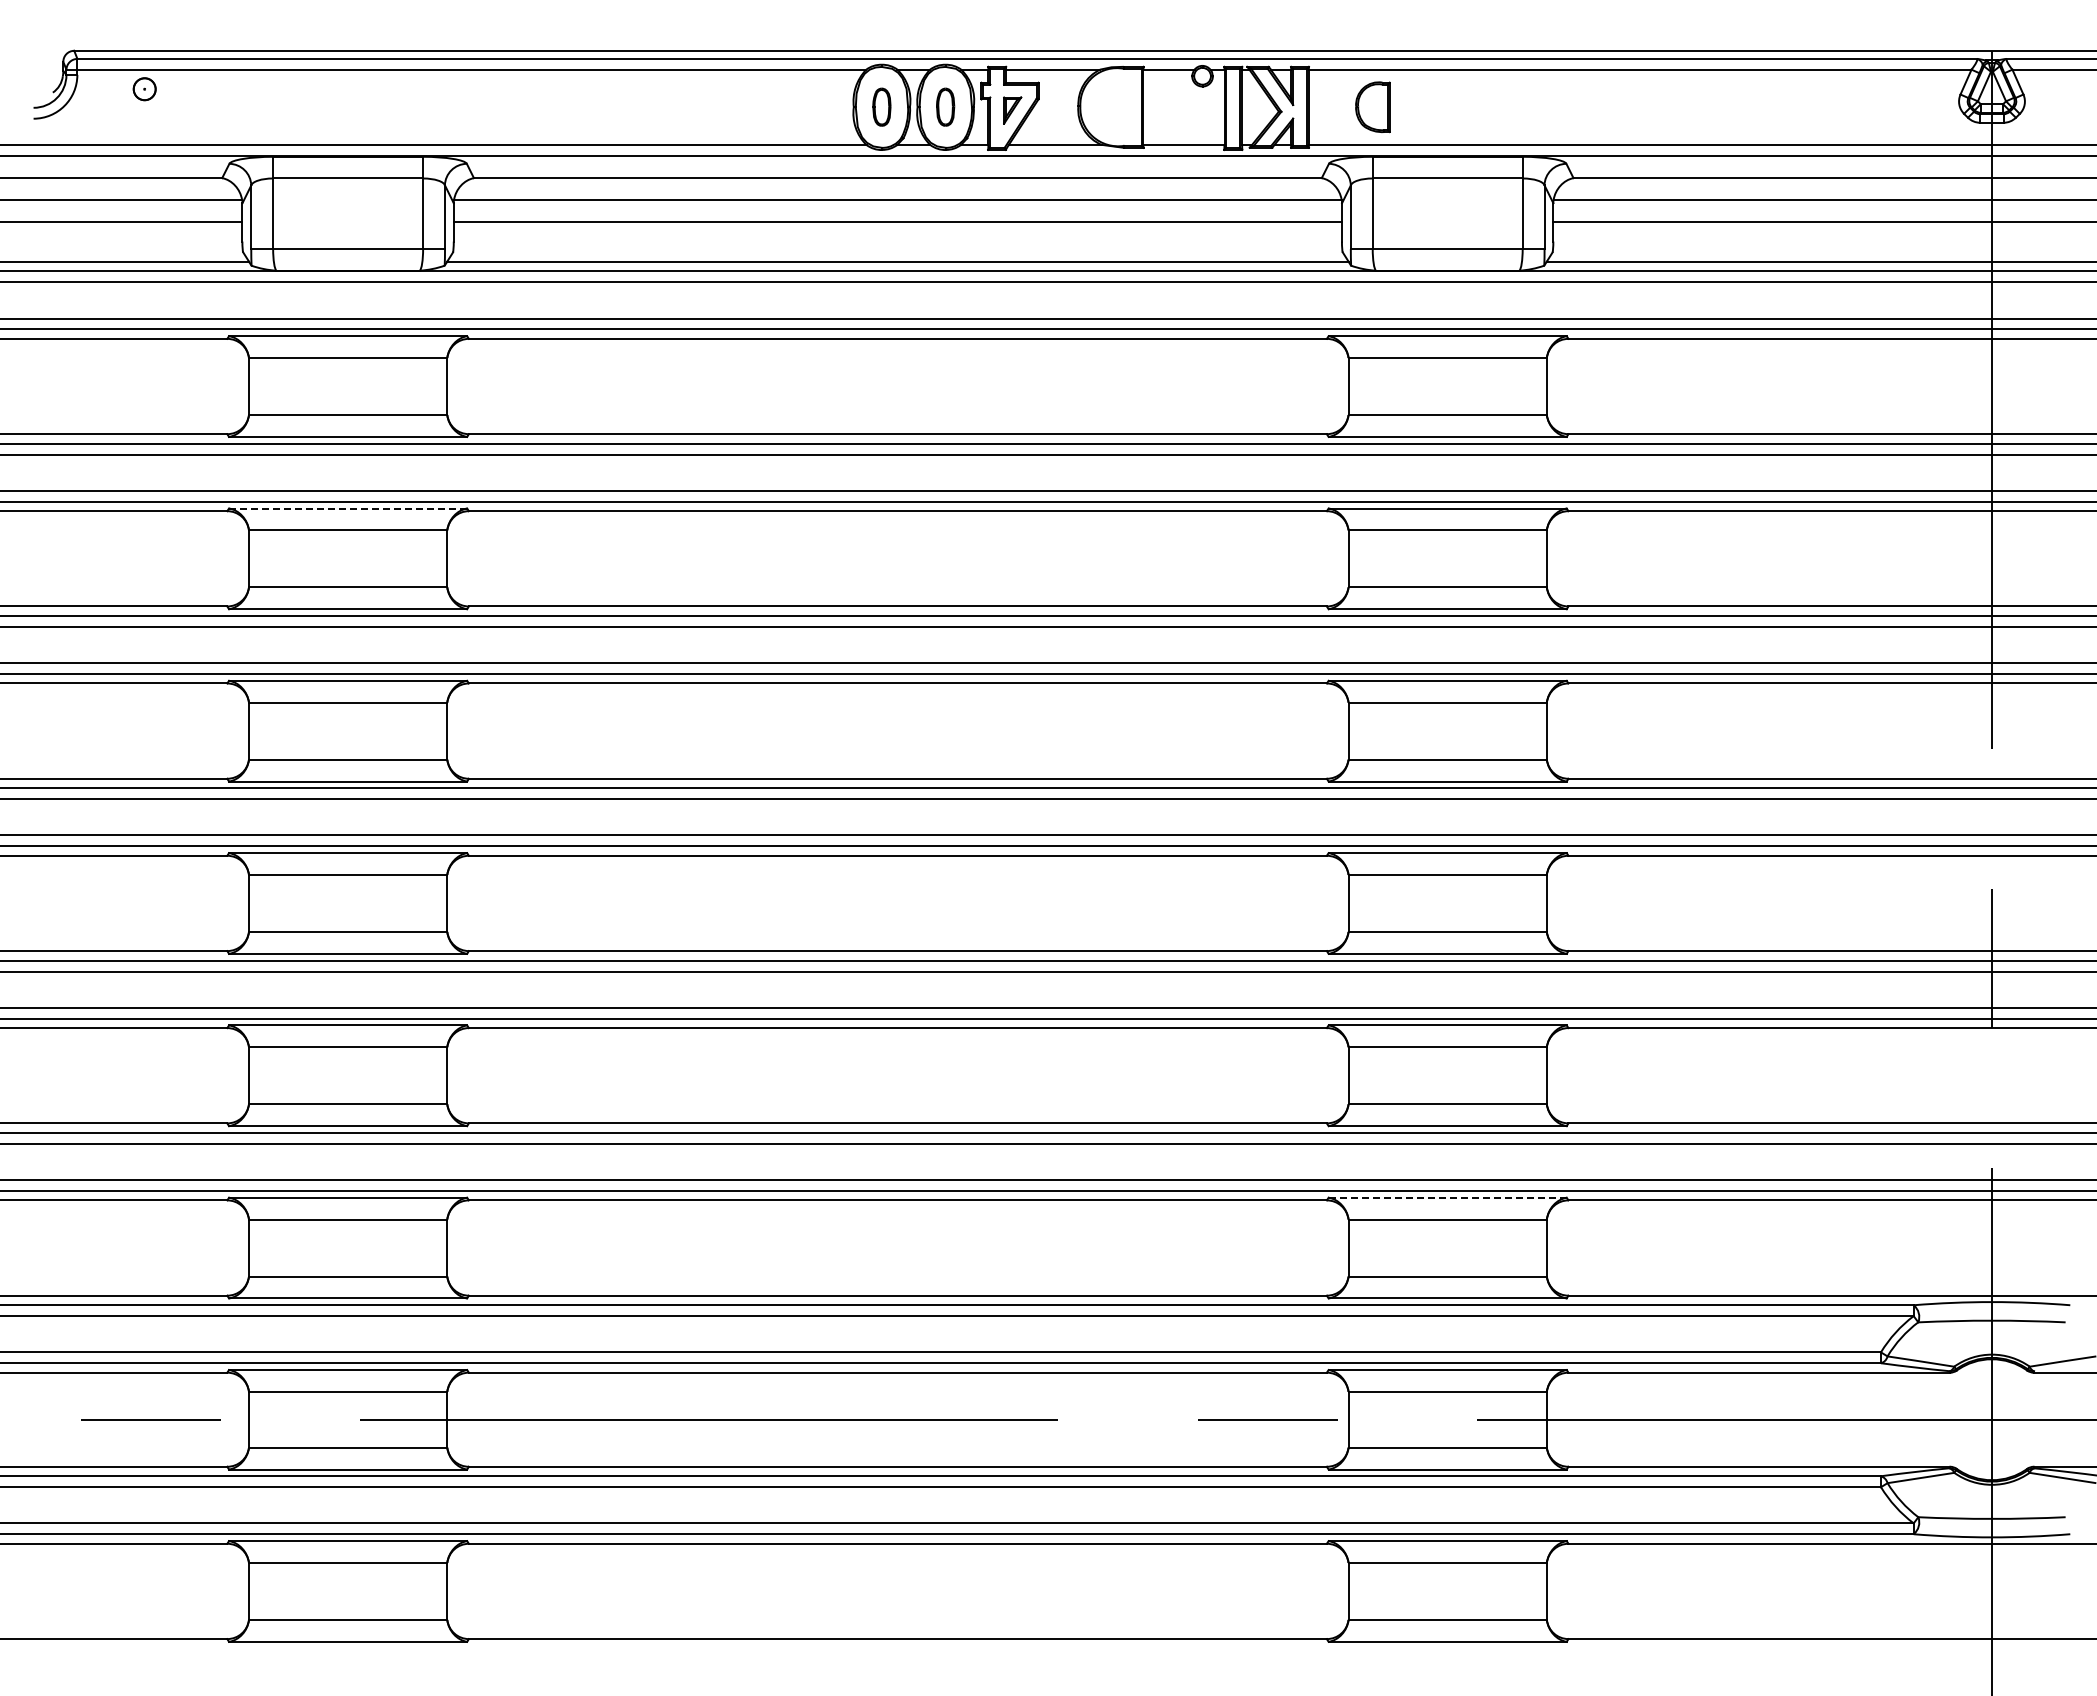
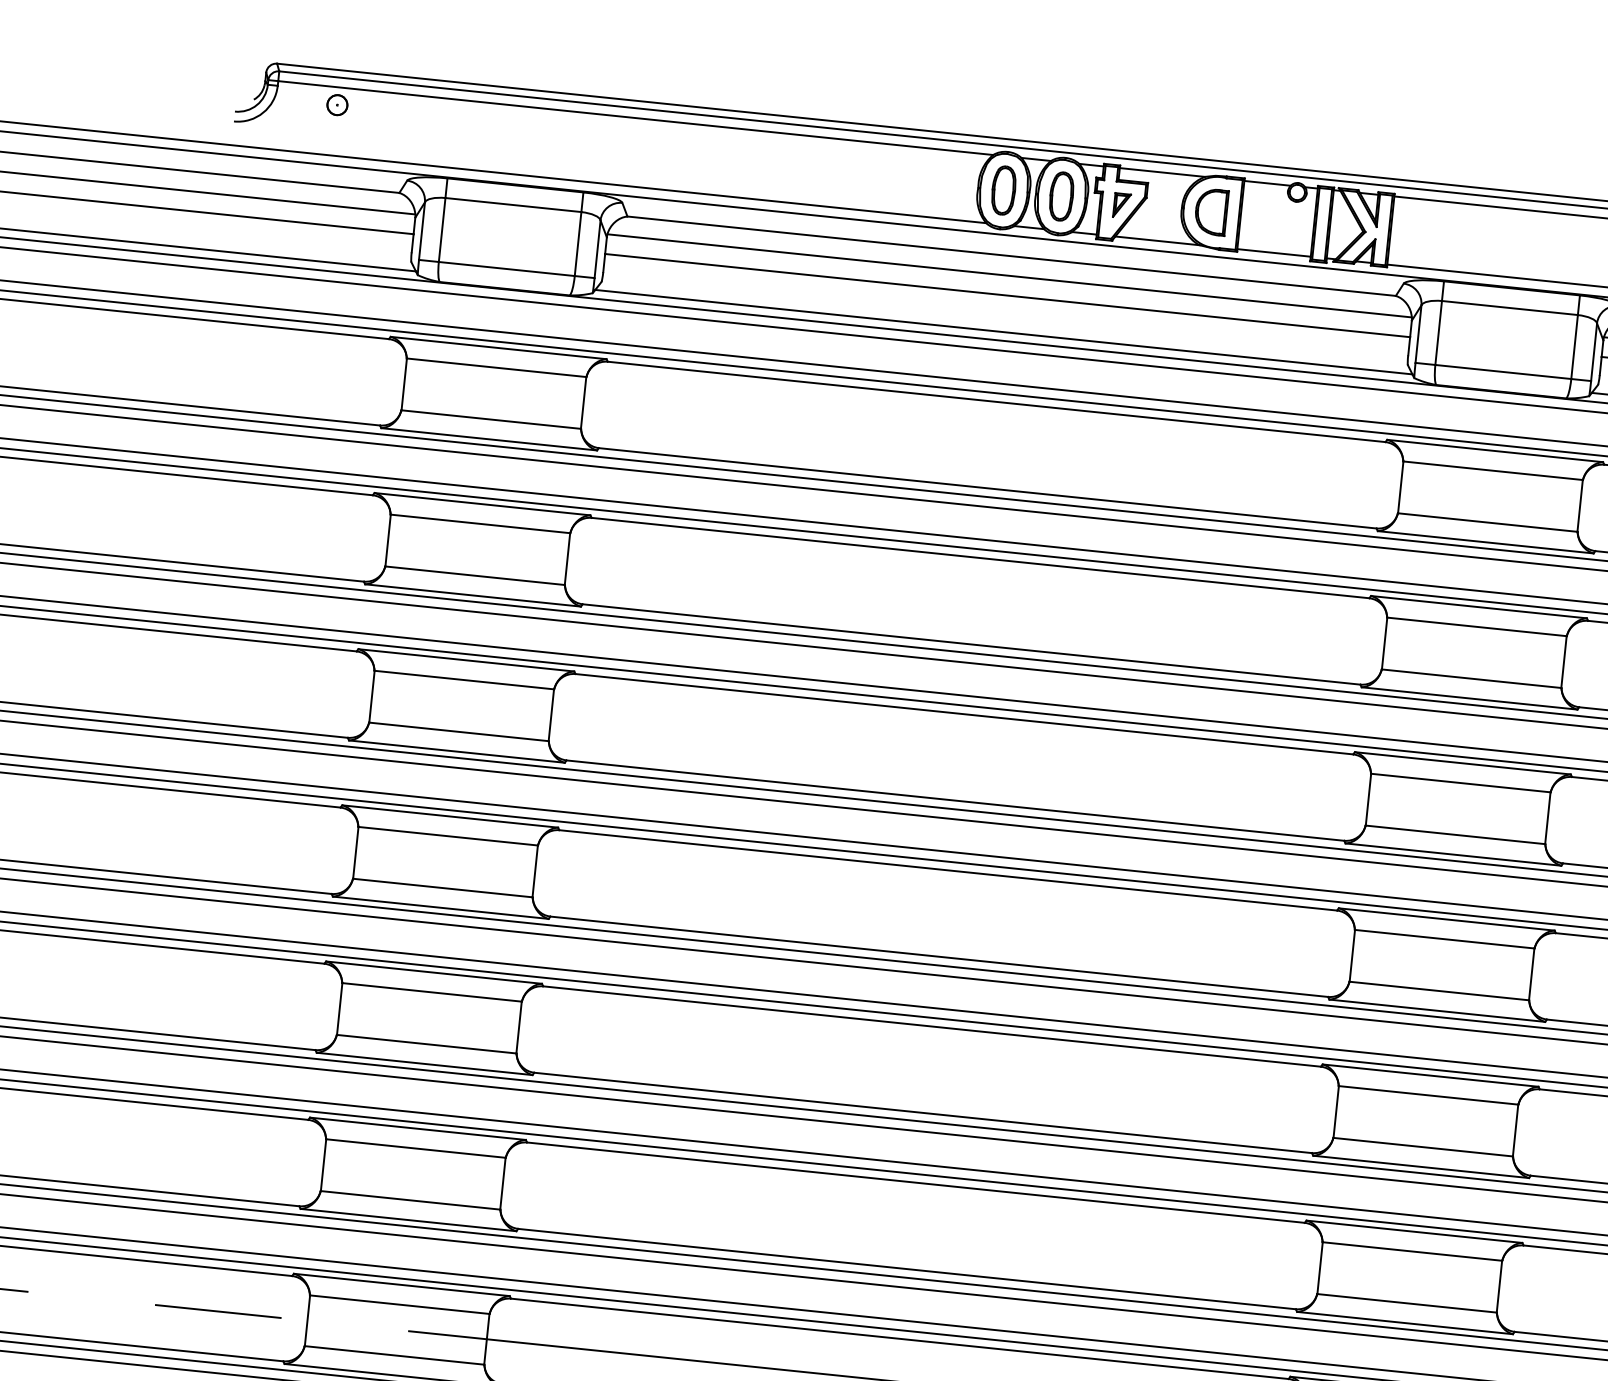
part: (881, 106) -> (1003, 189), size x1.43
part: (945, 106) -> (1061, 195), size x1.43
part: (1372, 107) -> (1210, 212), moved
line: (347, 508) -> (481, 504), dashed -> solid
line: (1447, 1197) -> (1414, 1231), dashed -> solid

